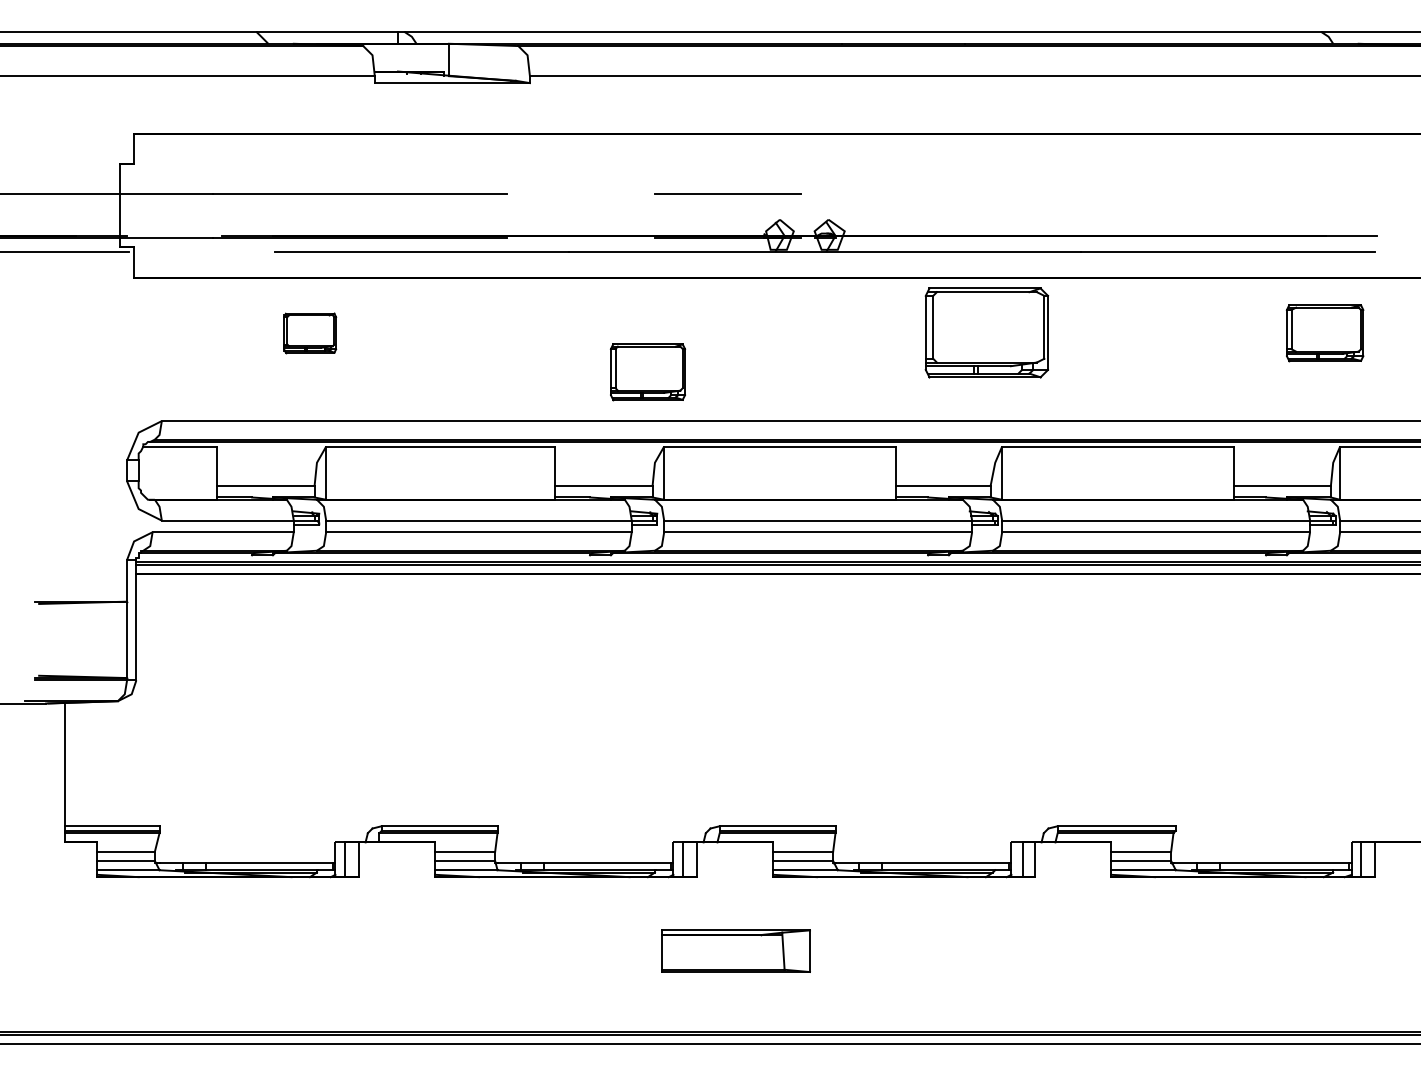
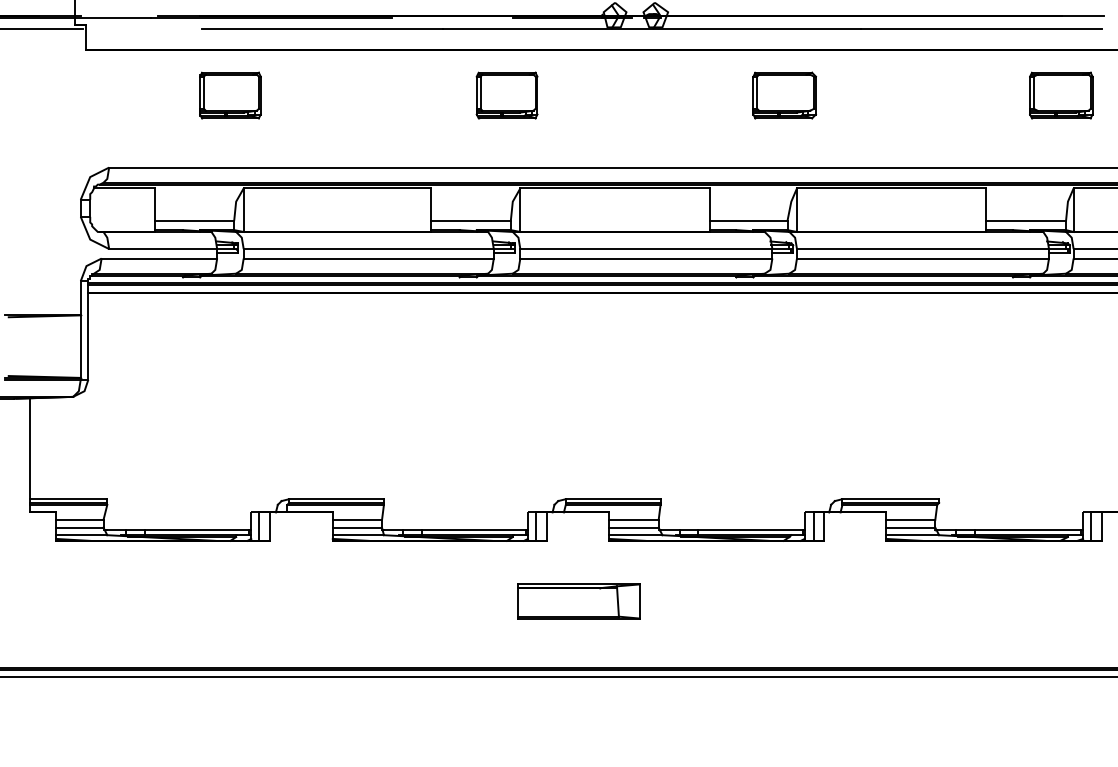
part: (310, 333) -> (230, 95), size x1.43
part: (987, 333) -> (784, 95), size x0.62
part: (648, 372) -> (507, 95), moved

